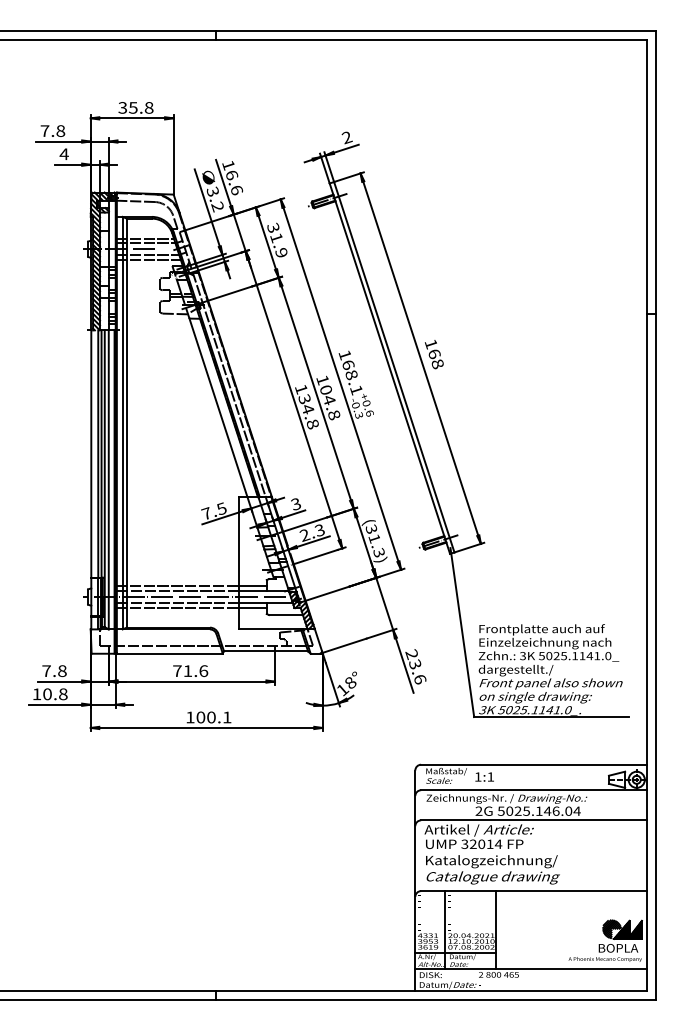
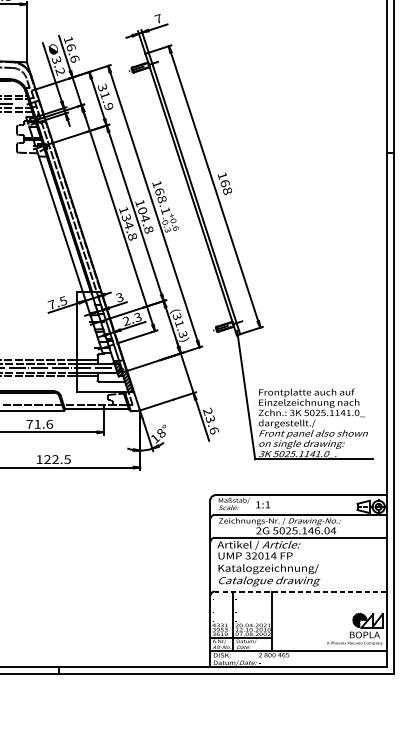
text: (346, 137) -> (158, 18), 2 -> 7
text: (213, 717) -> (57, 459), 100.1 -> 122.5
line: (533, 891) -> (300, 591), solid -> dashed
hatch: (627, 929) -> (371, 620), removed

